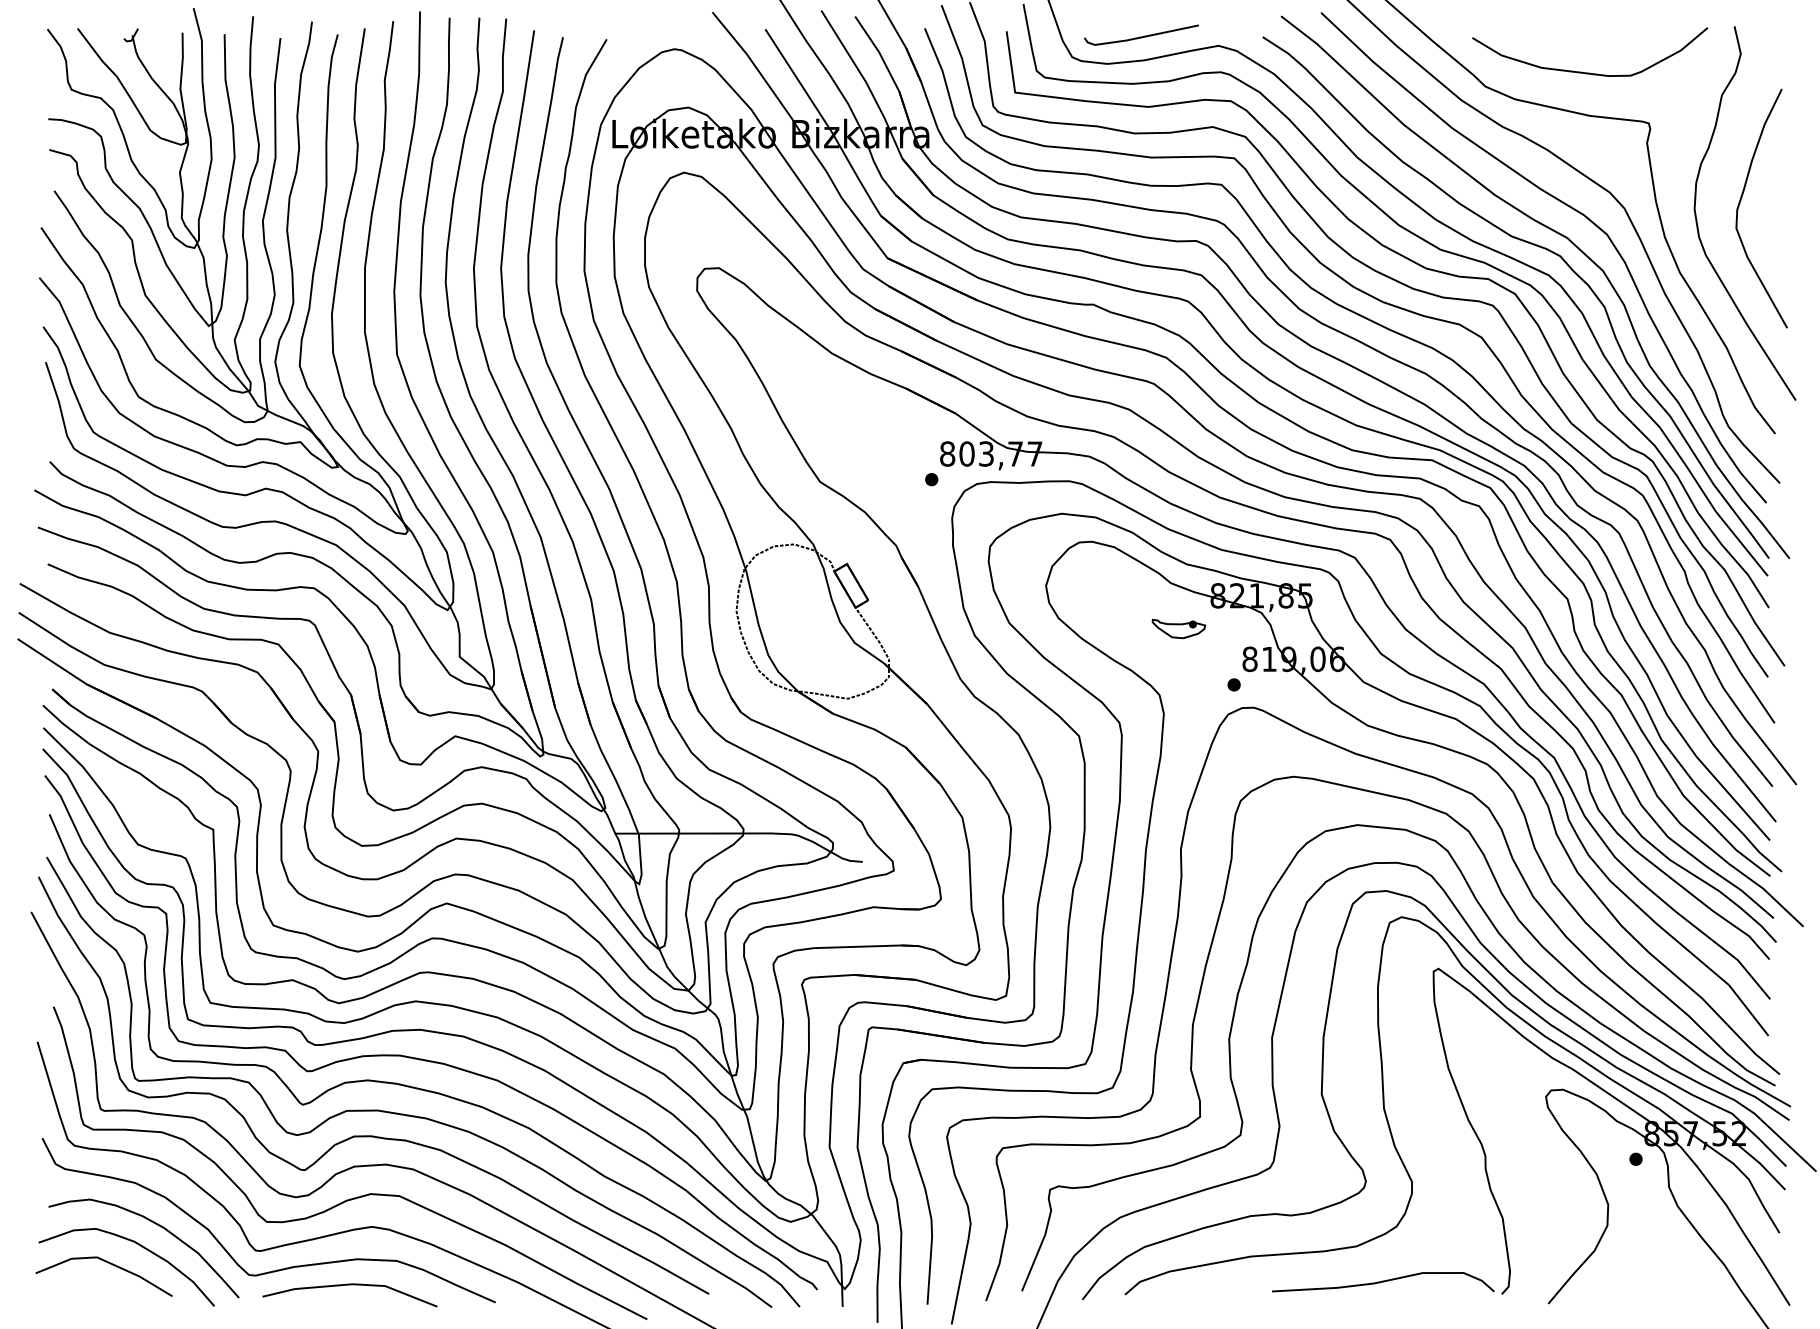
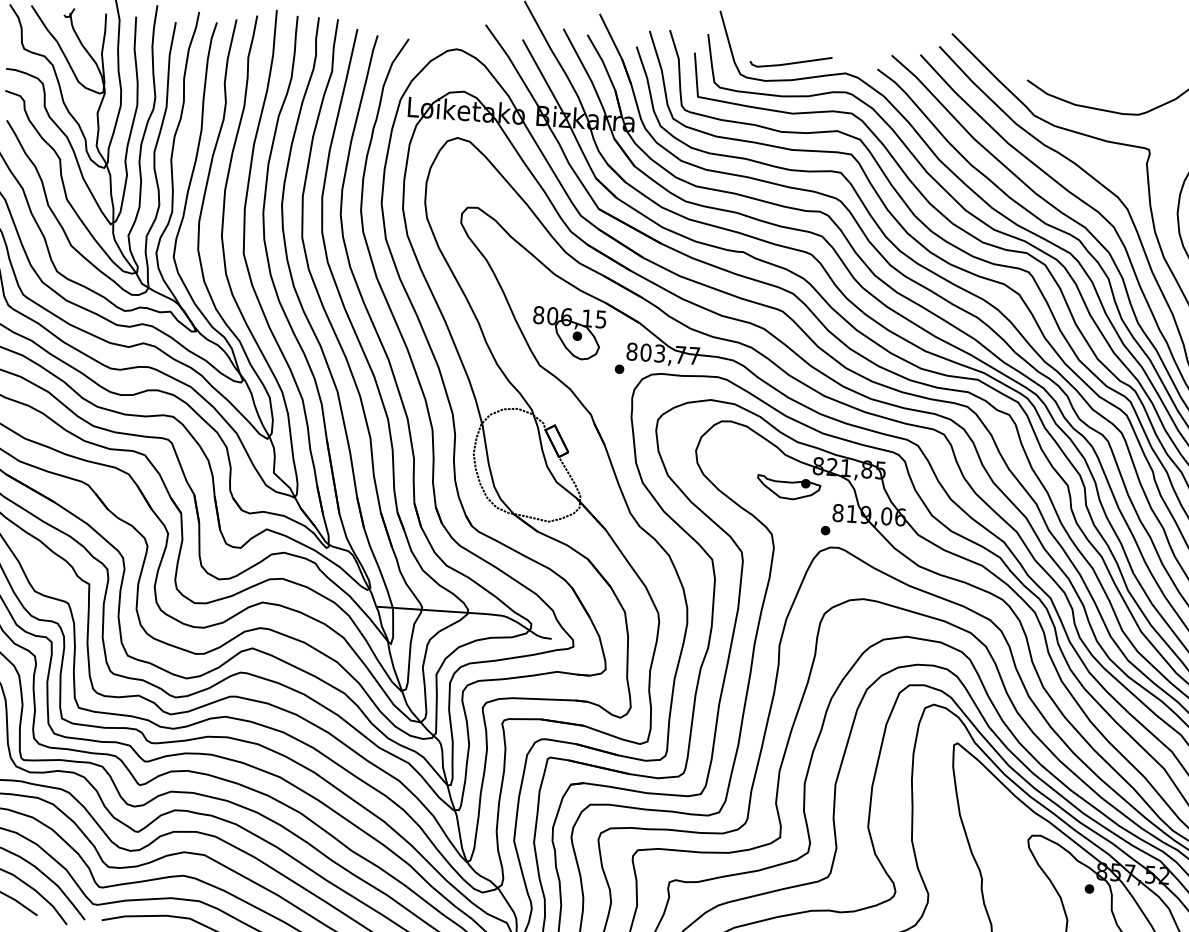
part: (857, 434) -> (568, 333), added
part: (1178, 628) -> (788, 487), size x1.67

